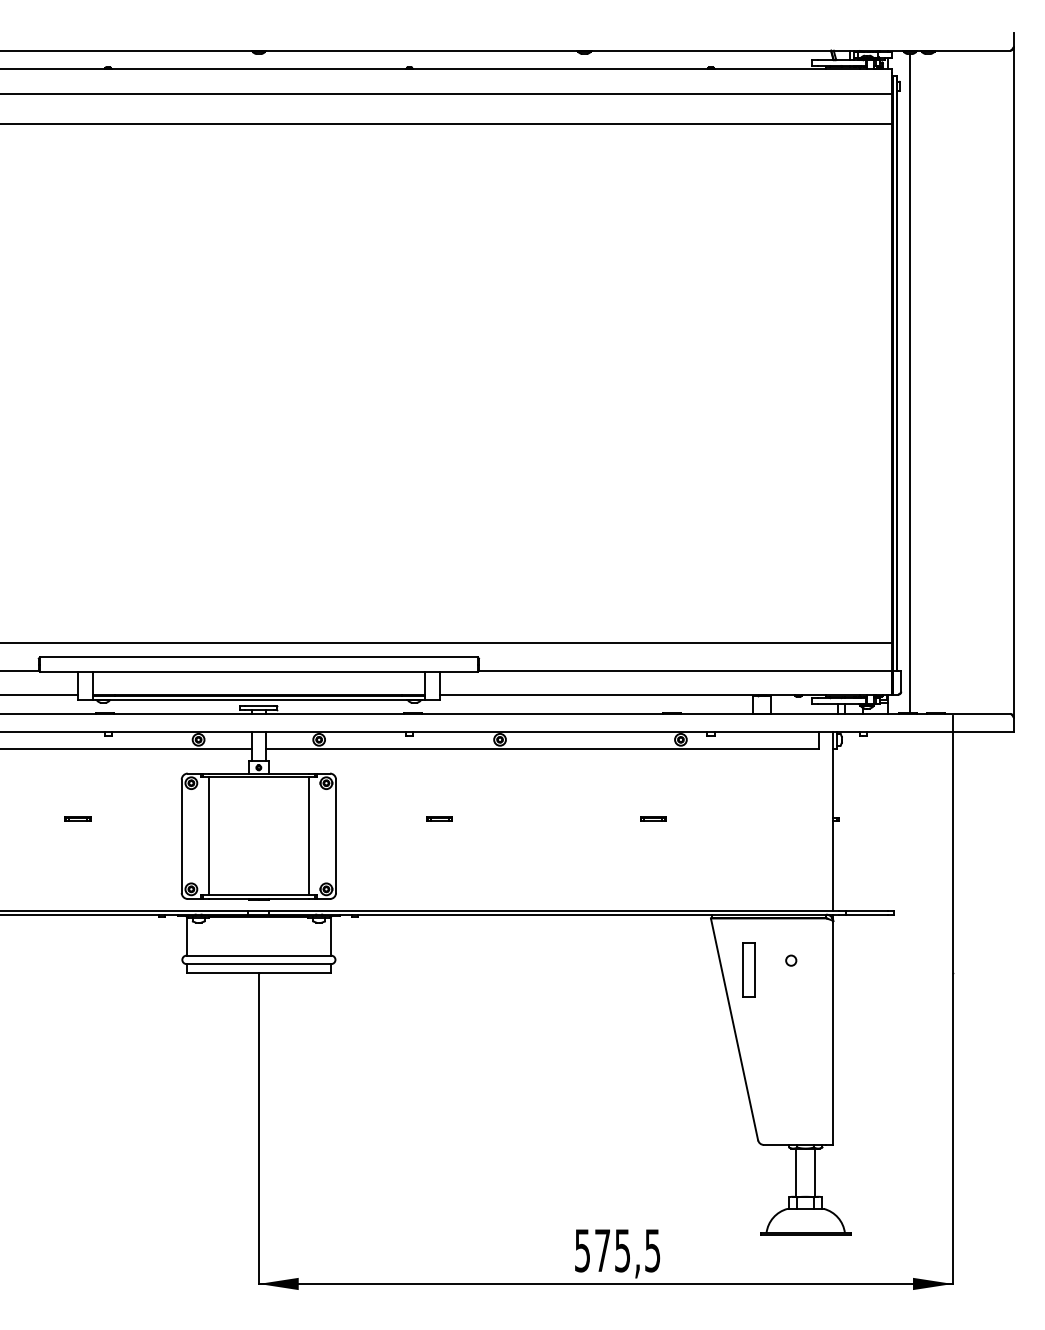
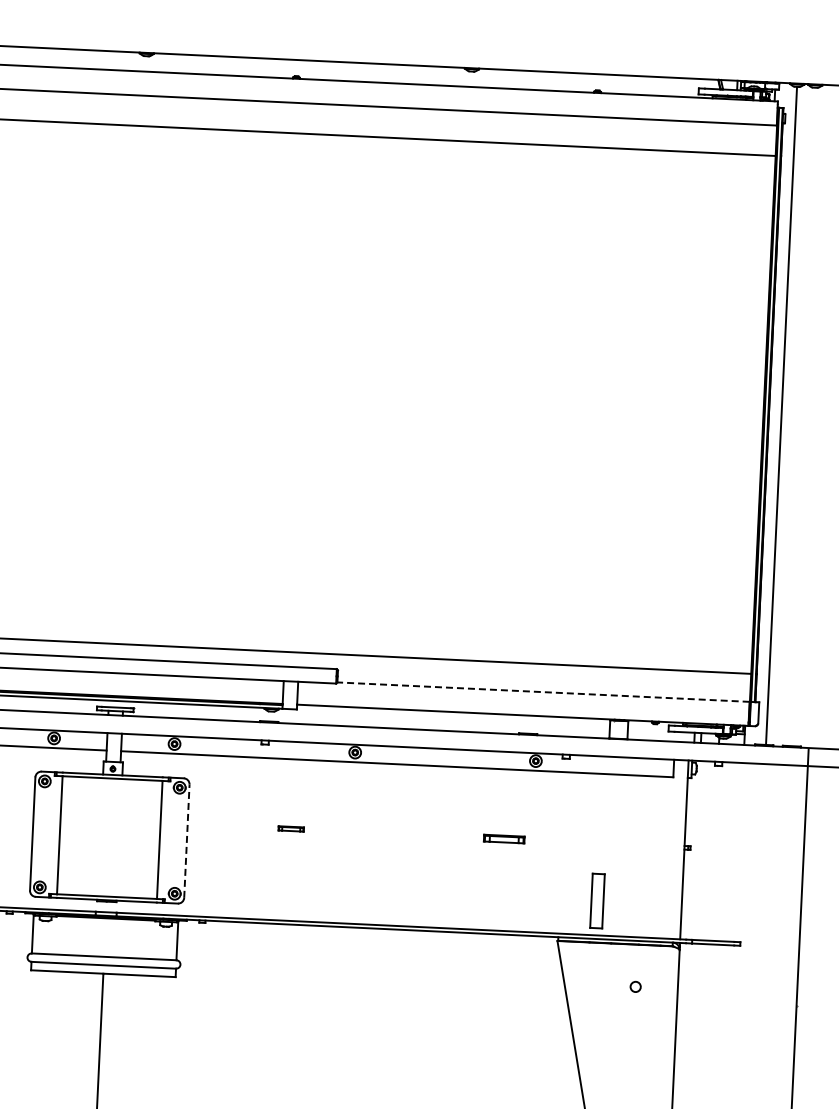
line: (684, 670) -> (542, 692), solid -> dashed
part: (653, 818) -> (504, 838), size x1.6
line: (336, 836) -> (187, 841), solid -> dashed
part: (748, 969) -> (596, 900), moved

